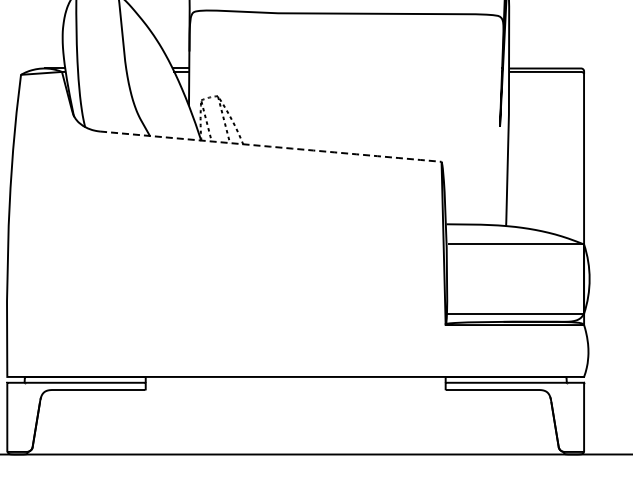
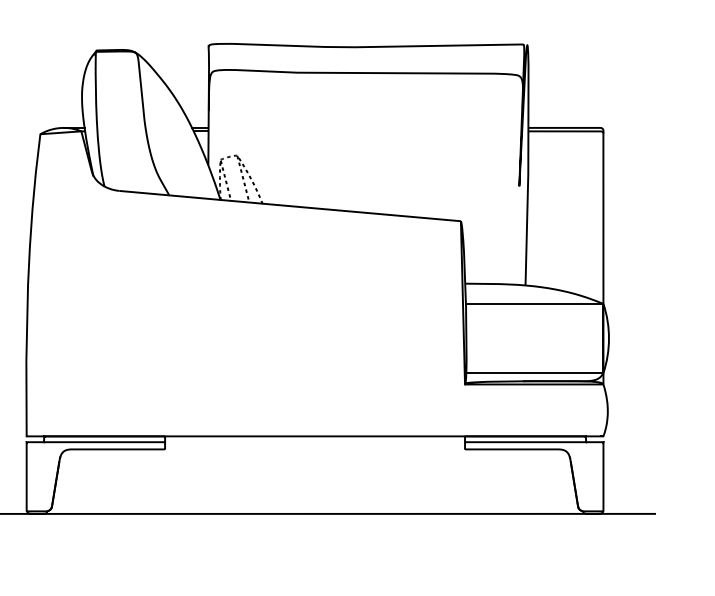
arc: (271, 147) -> (290, 206), dashed -> solid

